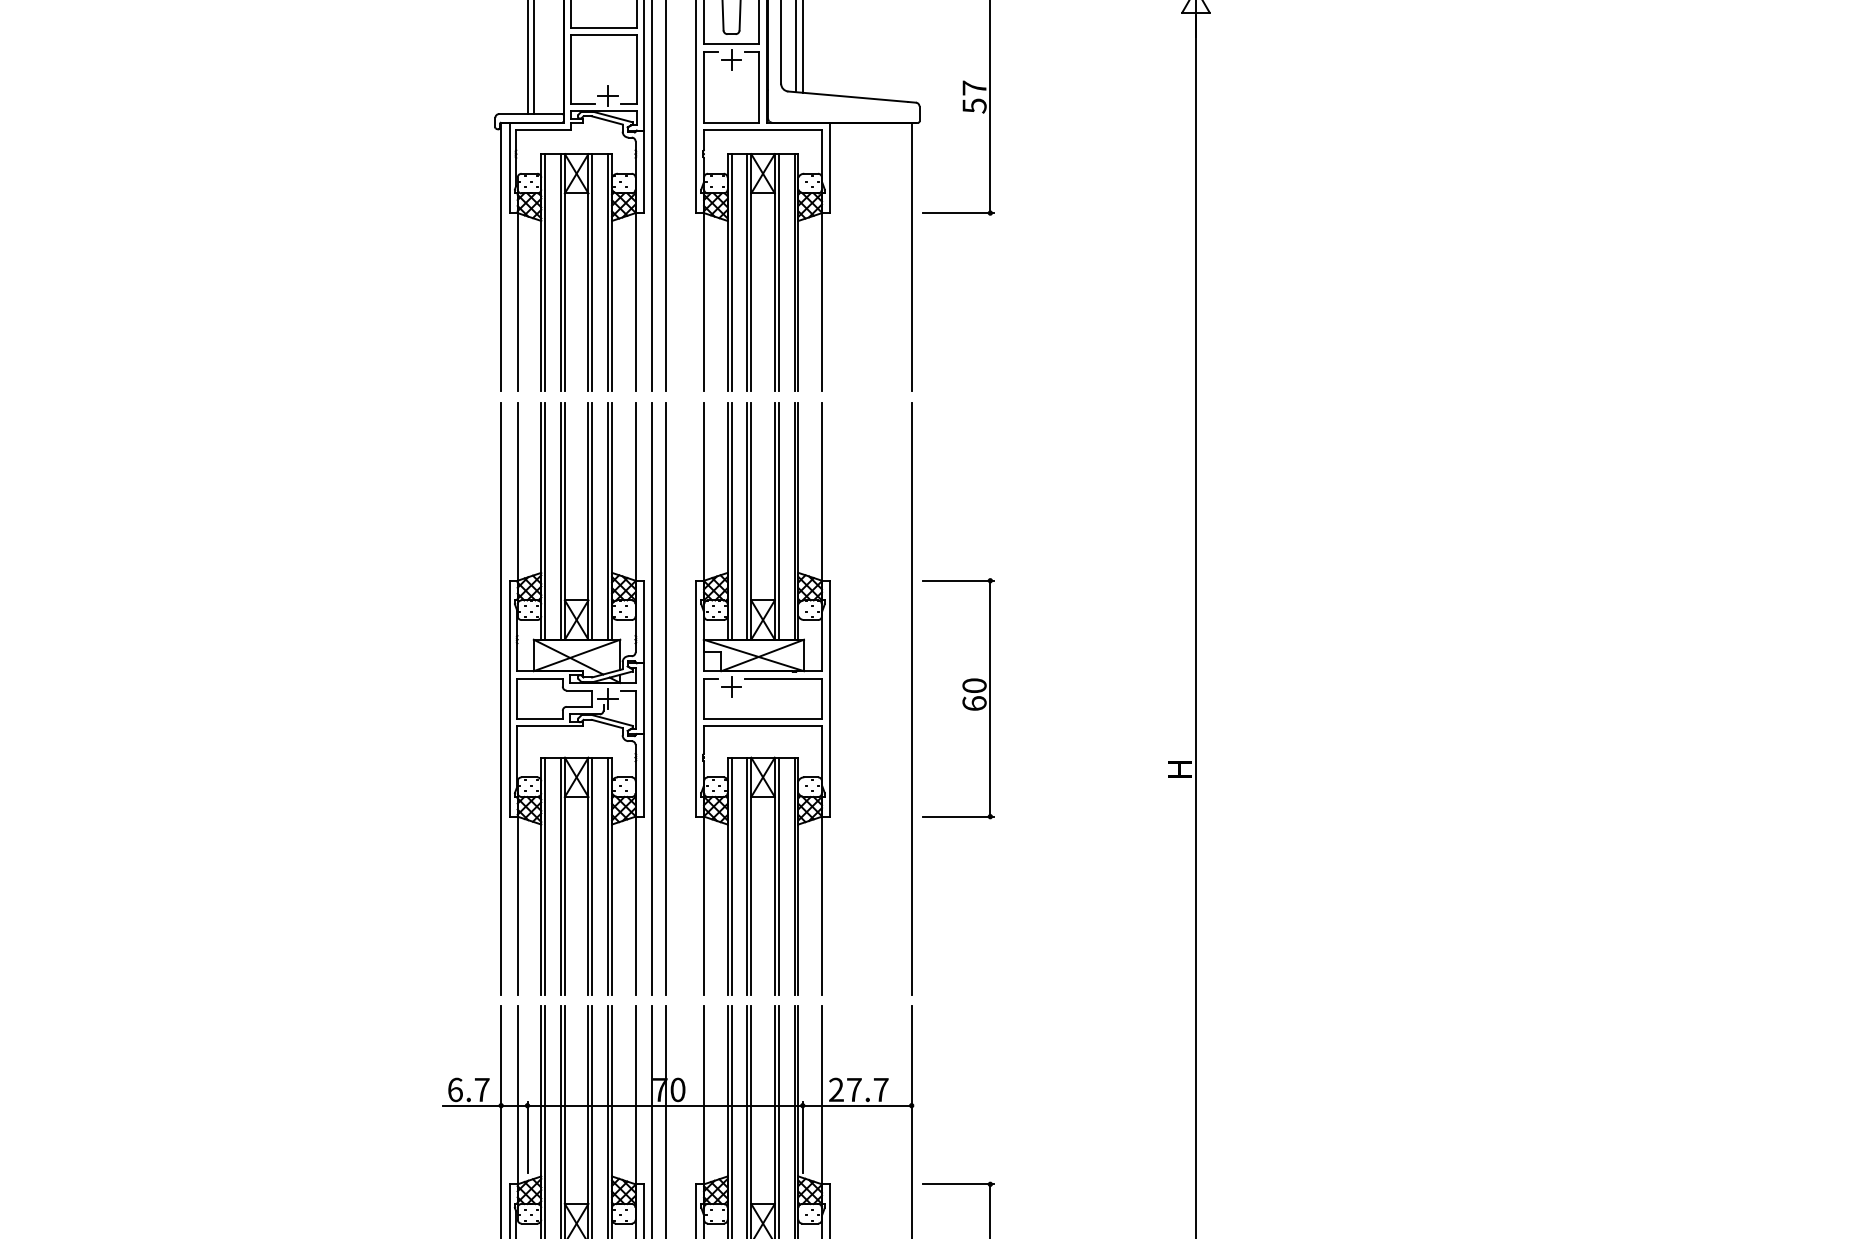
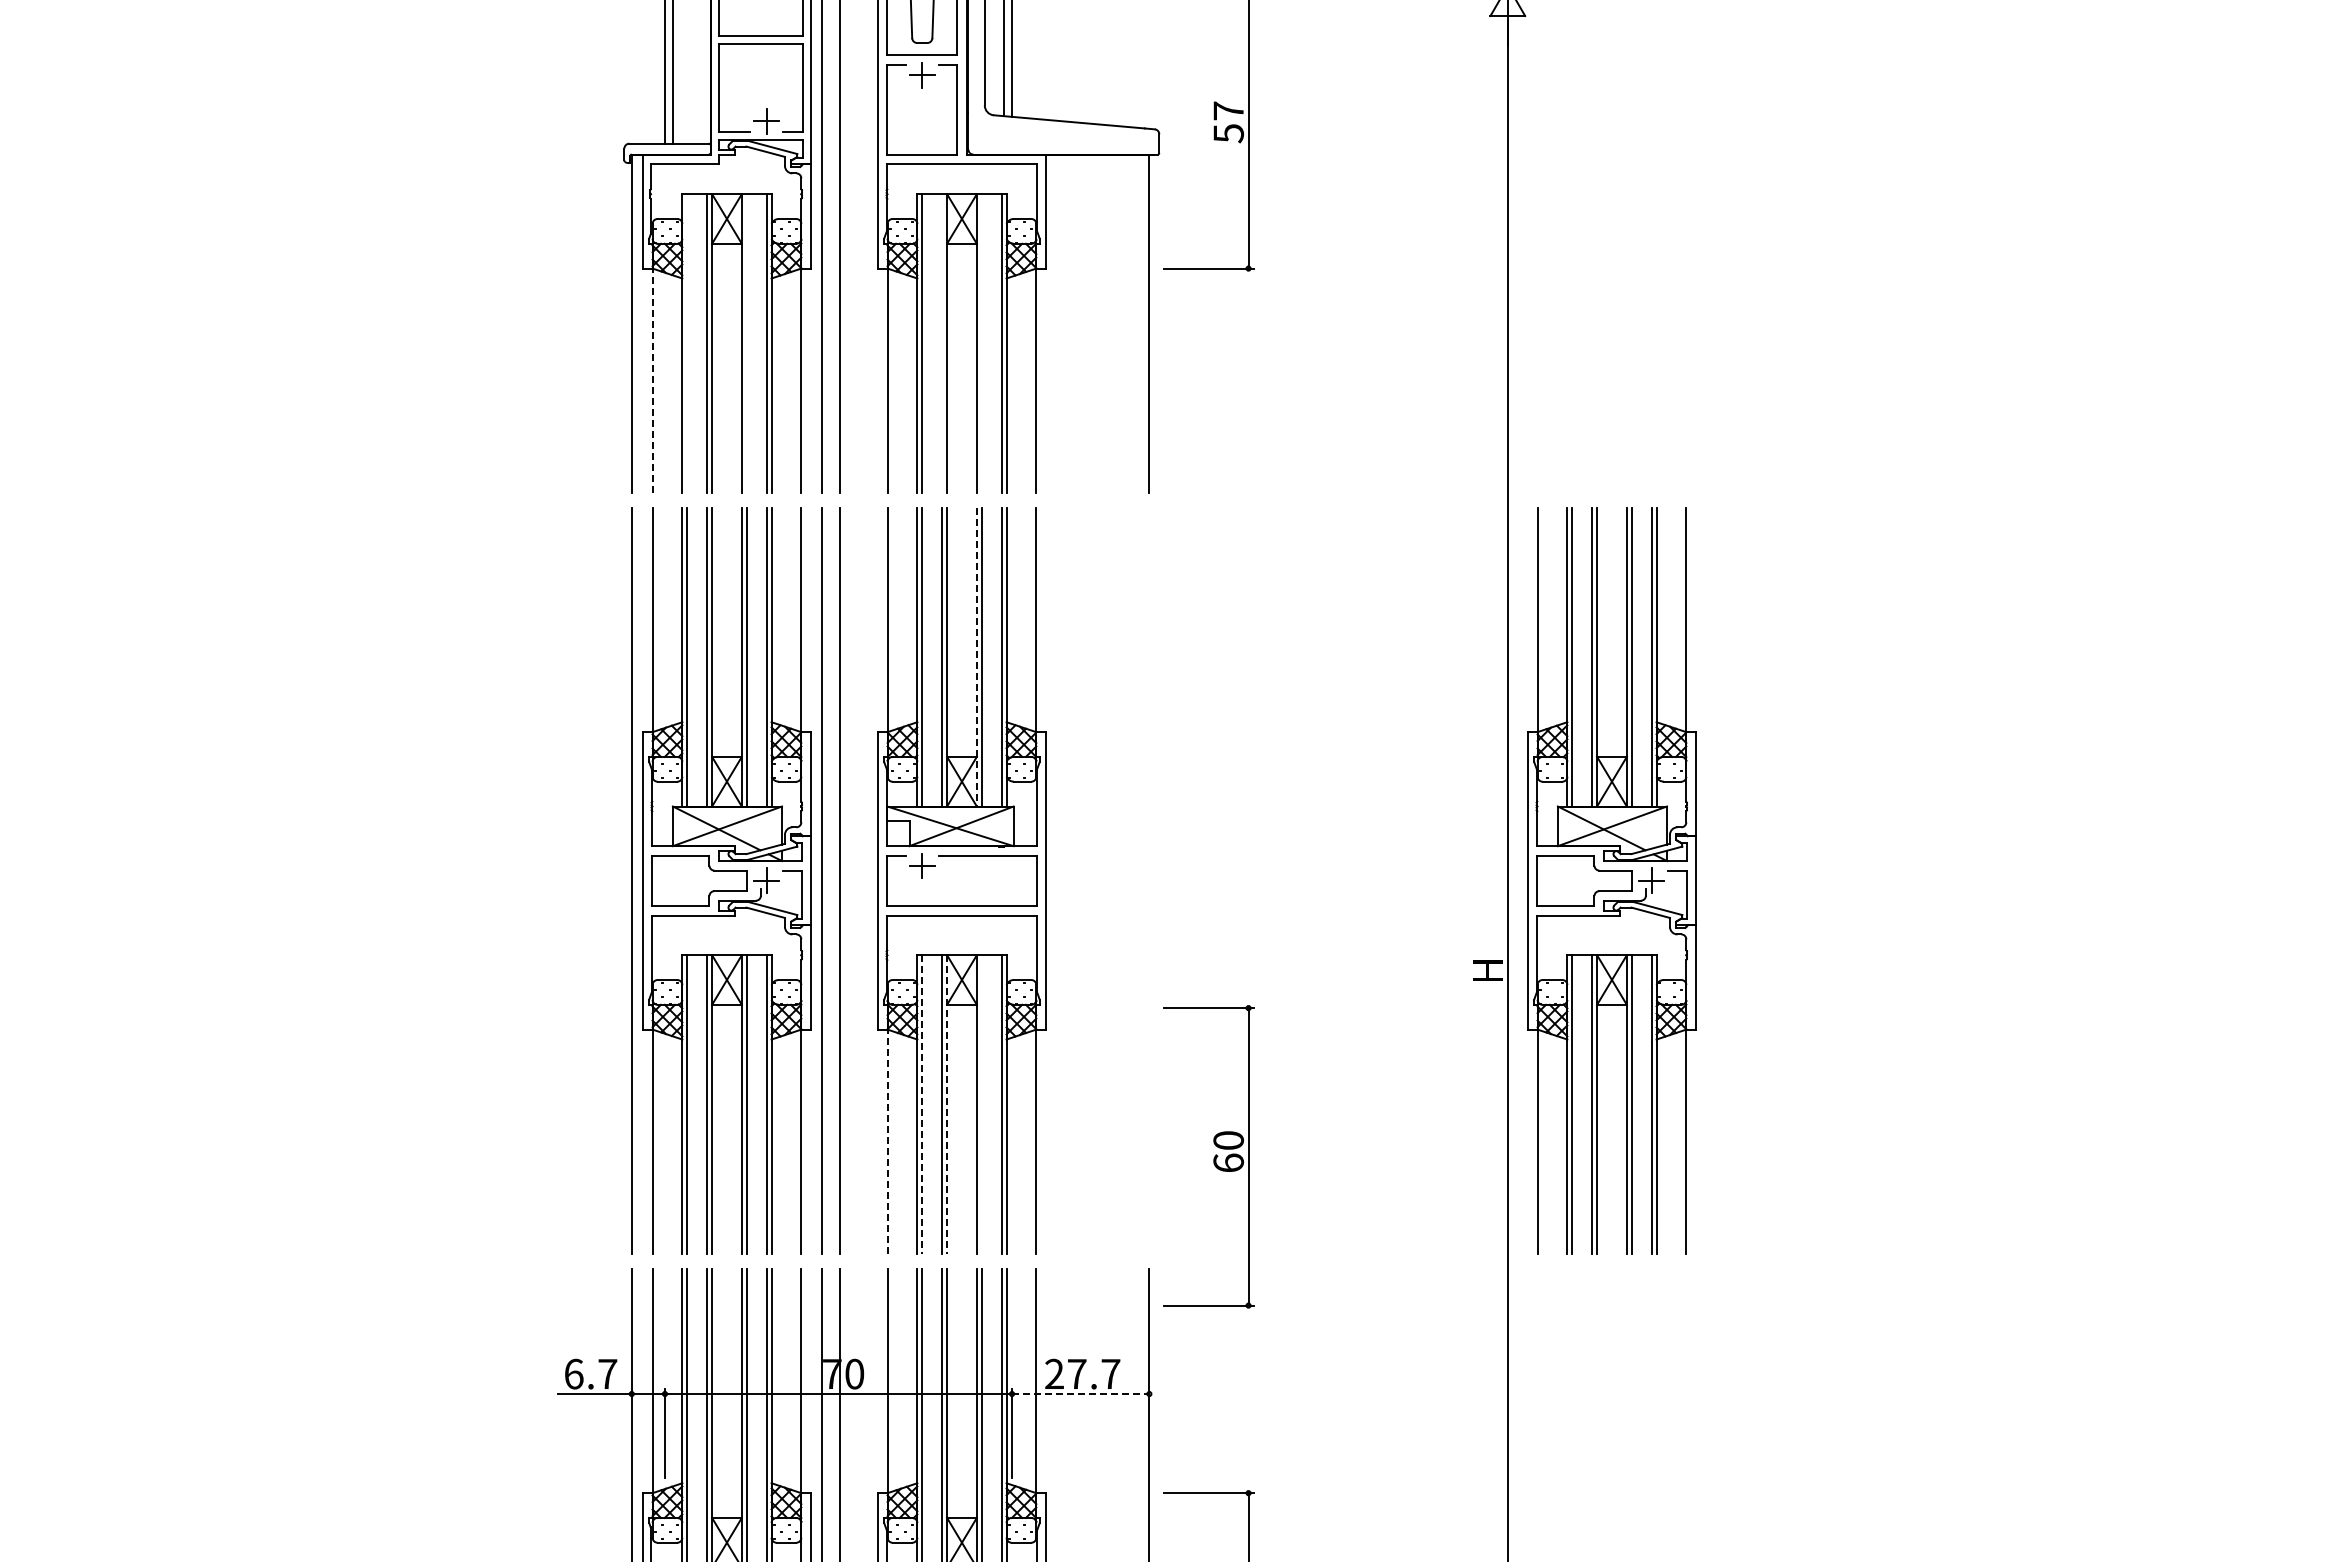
line: (545, 272) -> (687, 343), removed
line: (592, 272) -> (746, 343), removed
line: (747, 272) -> (942, 343), removed
line: (778, 272) -> (981, 343), removed
line: (517, 301) -> (652, 380), solid -> dashed
line: (774, 521) -> (976, 657), solid -> dashed
line: (910, 698) -> (1148, 880), removed
part: (958, 698) -> (1208, 1156), moved
part: (1278, 698) -> (1611, 880), added
line: (731, 876) -> (922, 1105), solid -> dashed
line: (751, 876) -> (947, 1105), solid -> dashed
line: (778, 876) -> (981, 1104), removed
line: (703, 905) -> (887, 1141), solid -> dashed
line: (857, 1106) -> (1080, 1394), solid -> dashed

